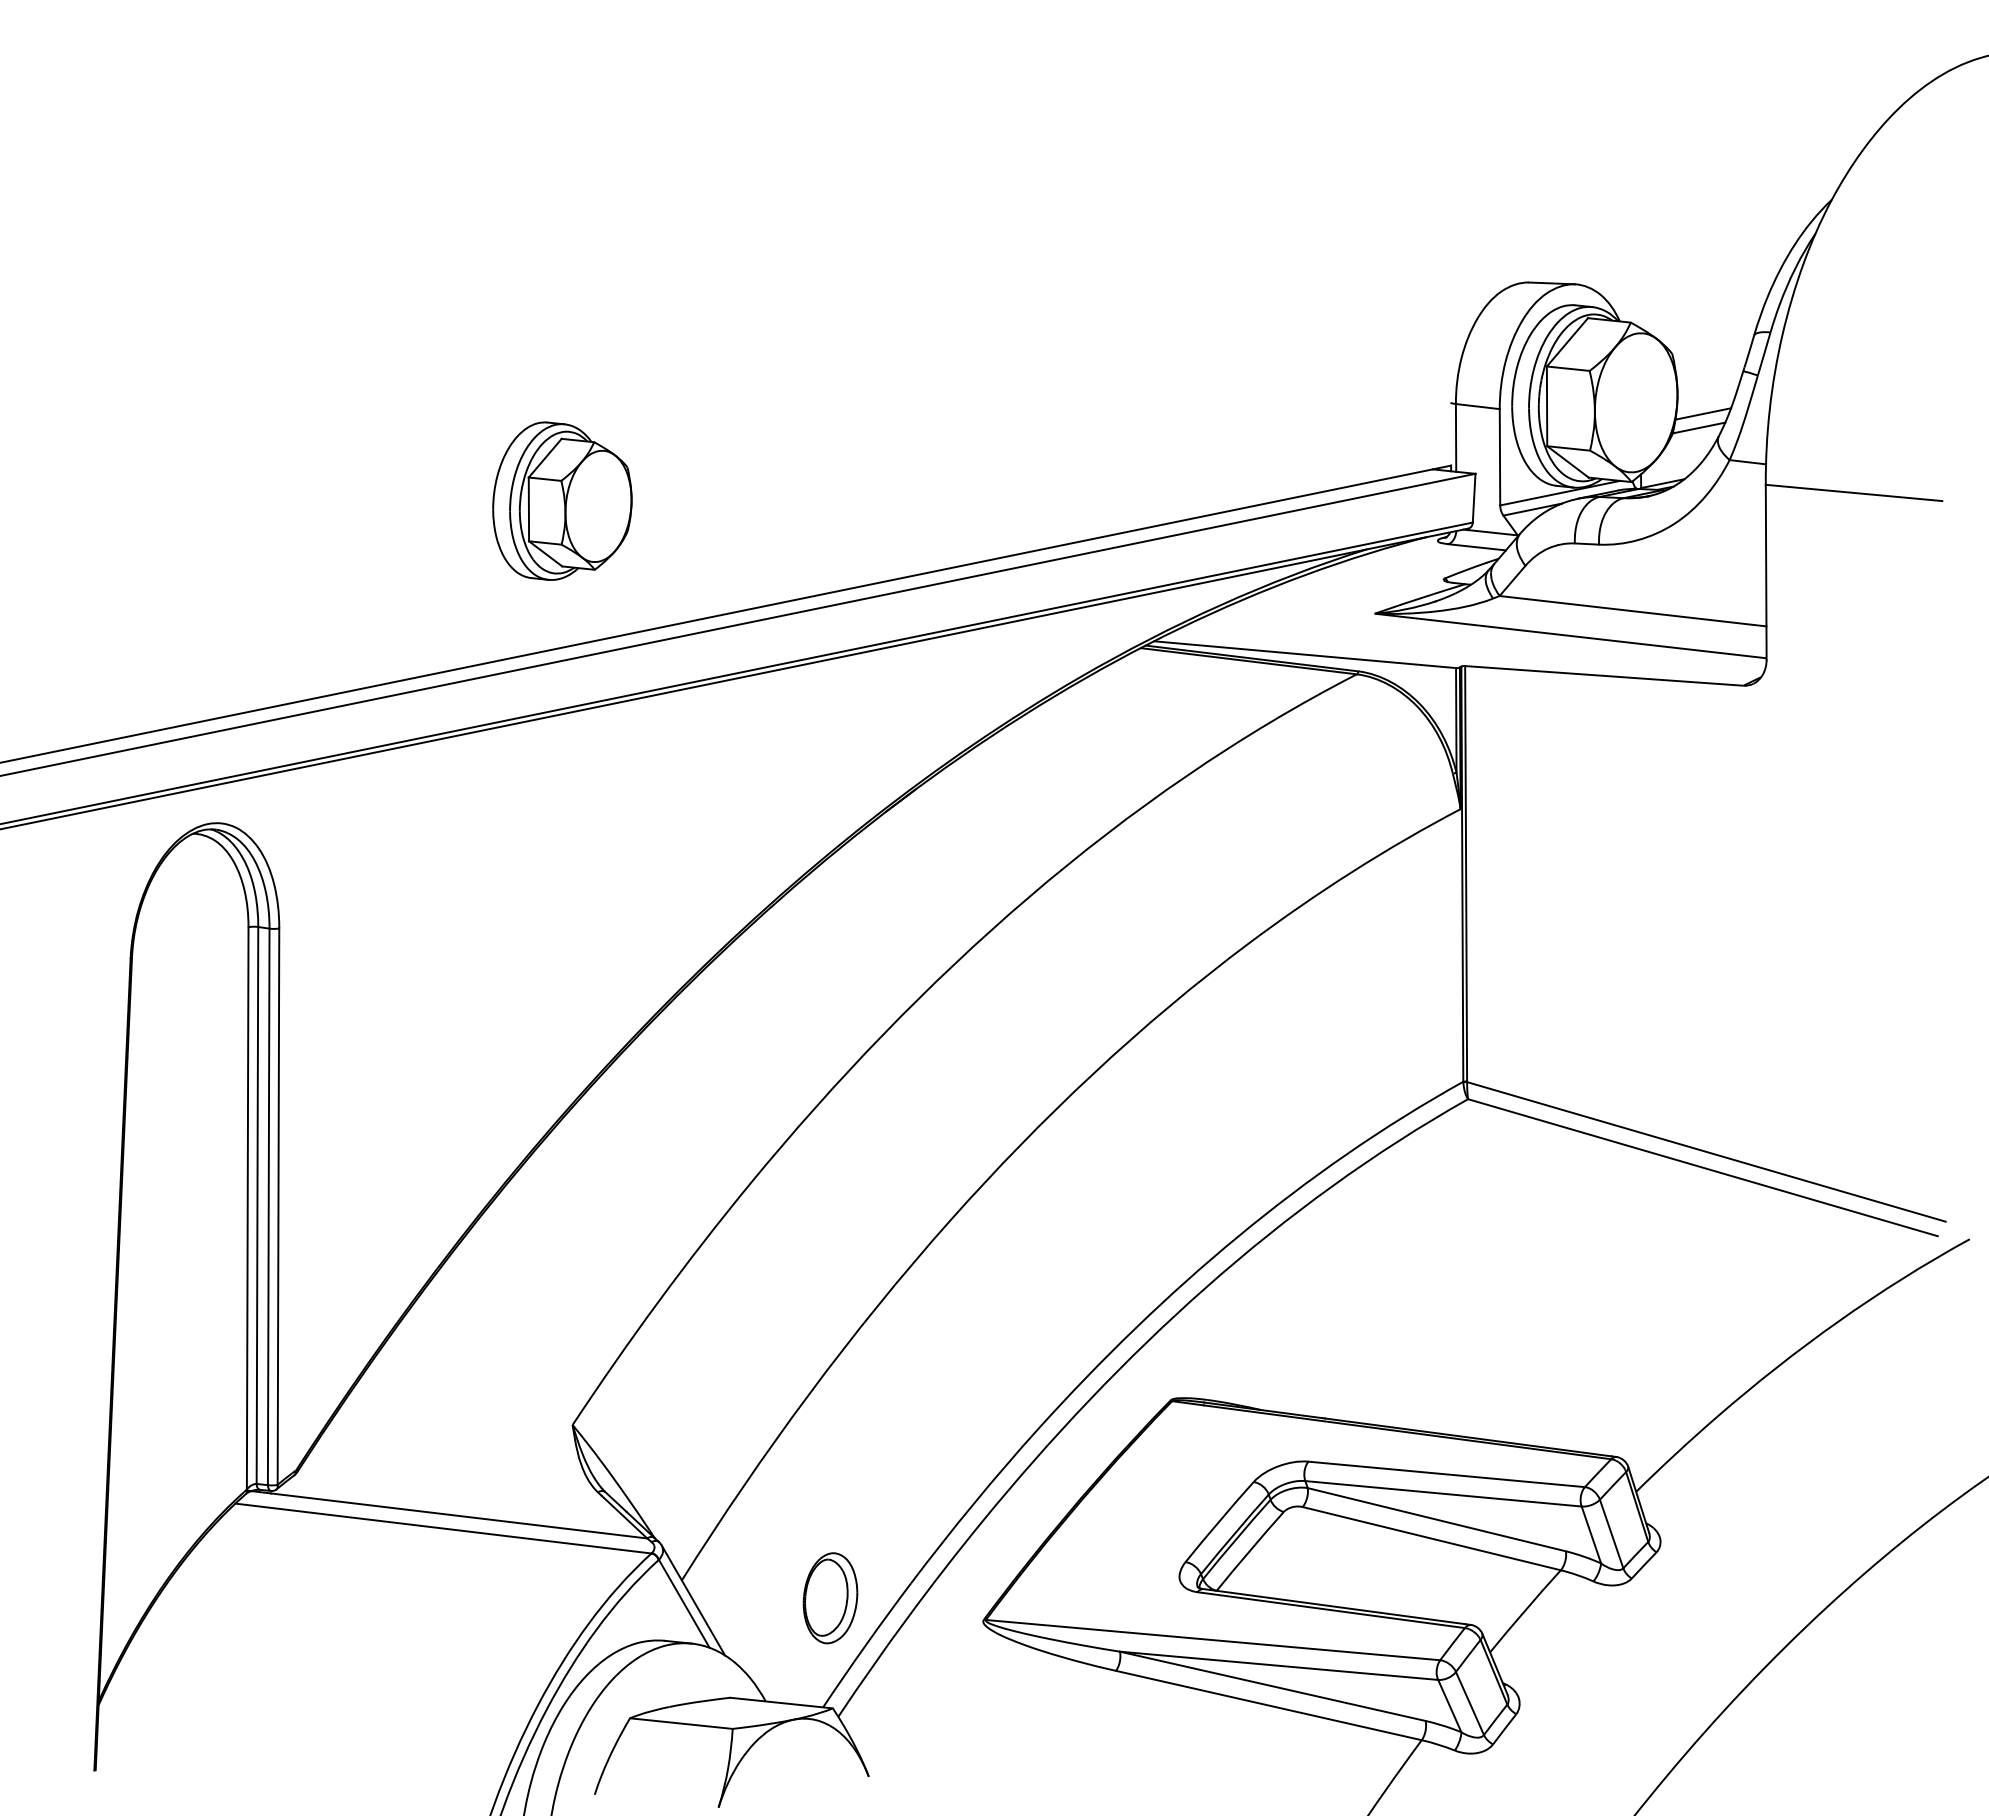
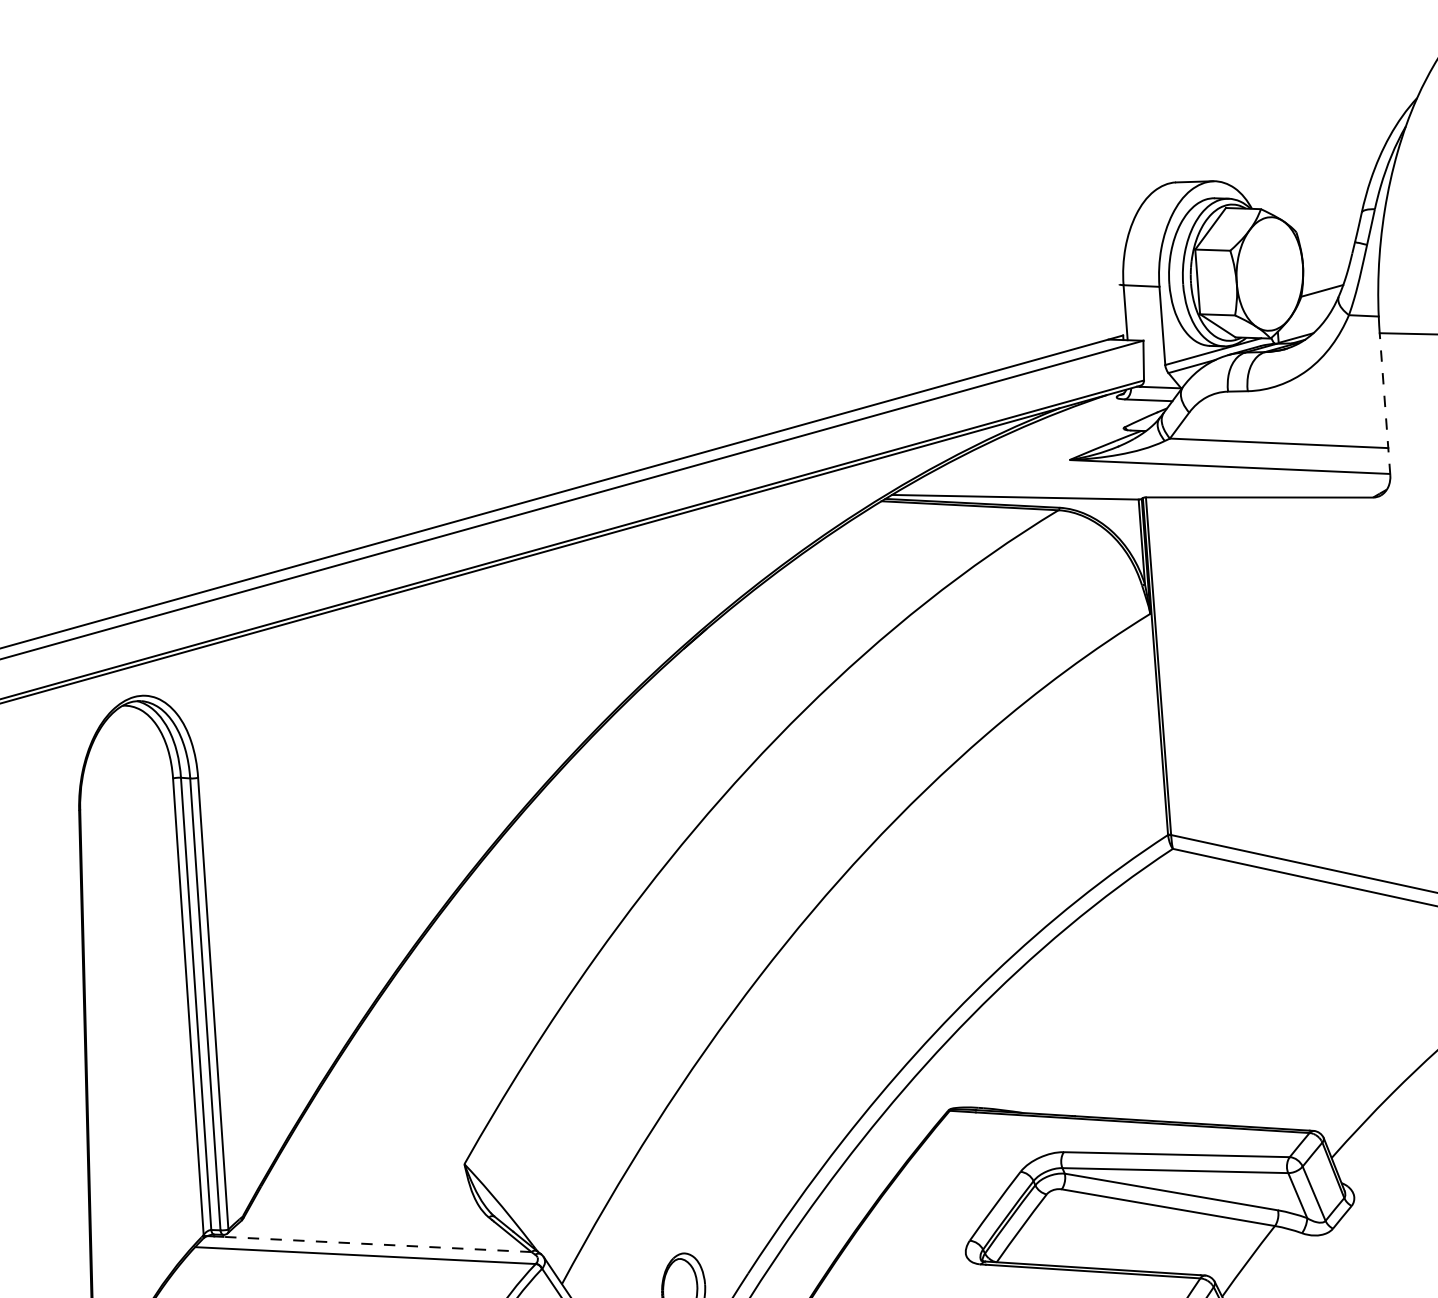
line: (1703, 413) -> (1325, 278), removed
part: (562, 500) -> (403, 414), removed
line: (1766, 571) -> (1385, 403), solid -> dashed
line: (458, 1515) -> (376, 1244), solid -> dashed

